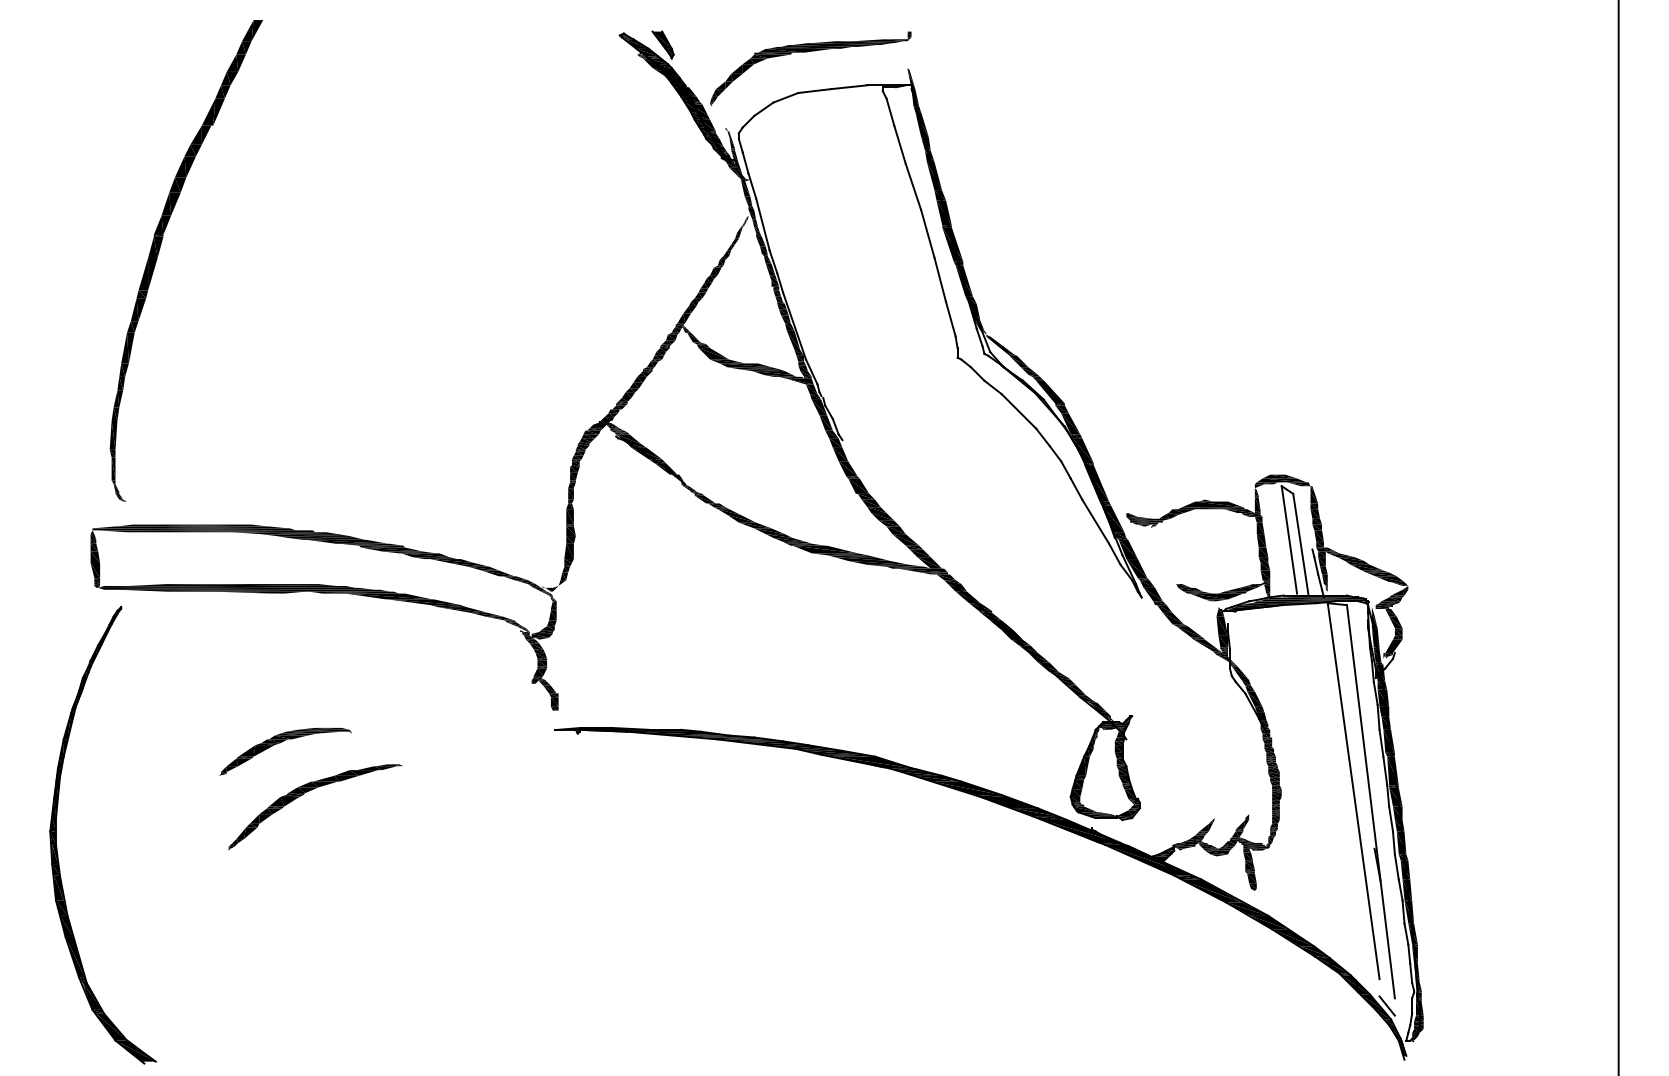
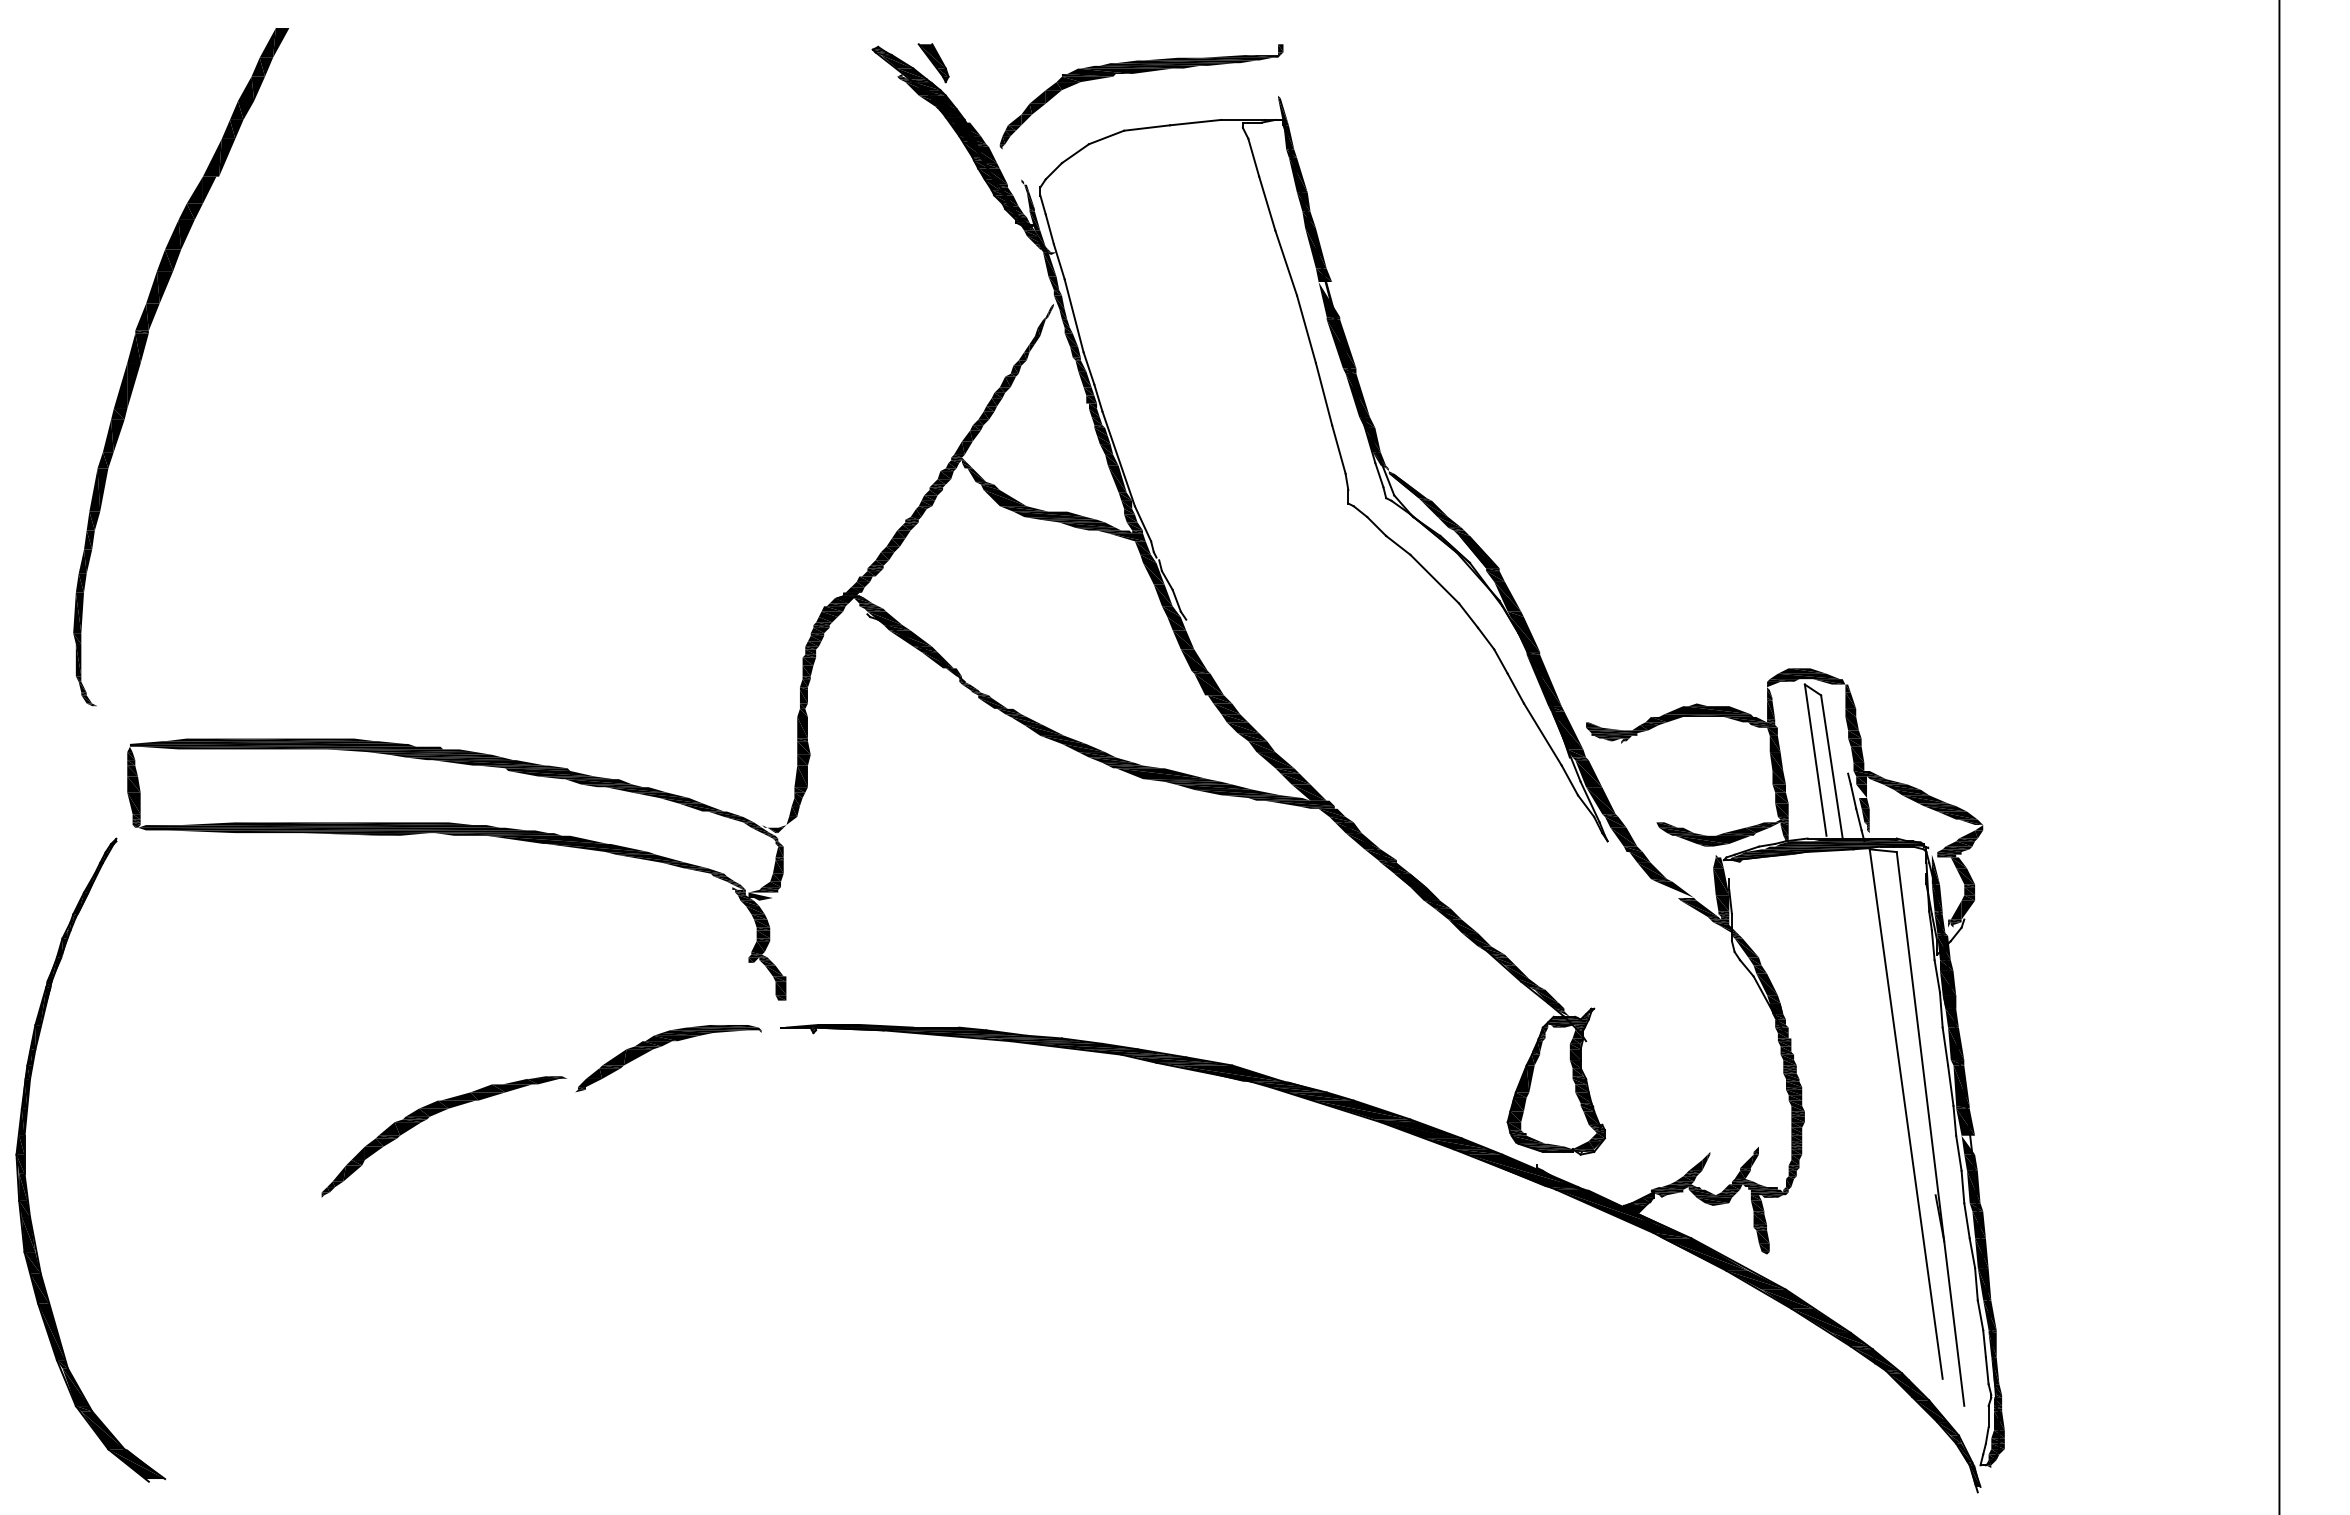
fill: (944, 212) -> (1329, 299), removed
part: (158, 254) -> (142, 357), moved
fill: (1321, 562) -> (1861, 791), removed
fill: (1189, 631) -> (1675, 889), removed
fill: (542, 635) -> (763, 895), removed
part: (281, 743) -> (662, 1046), moved
fill: (1397, 812) -> (1968, 1144), removed
part: (56, 834) -> (25, 1159), moved
line: (1387, 1005) -> (1953, 1416), removed

